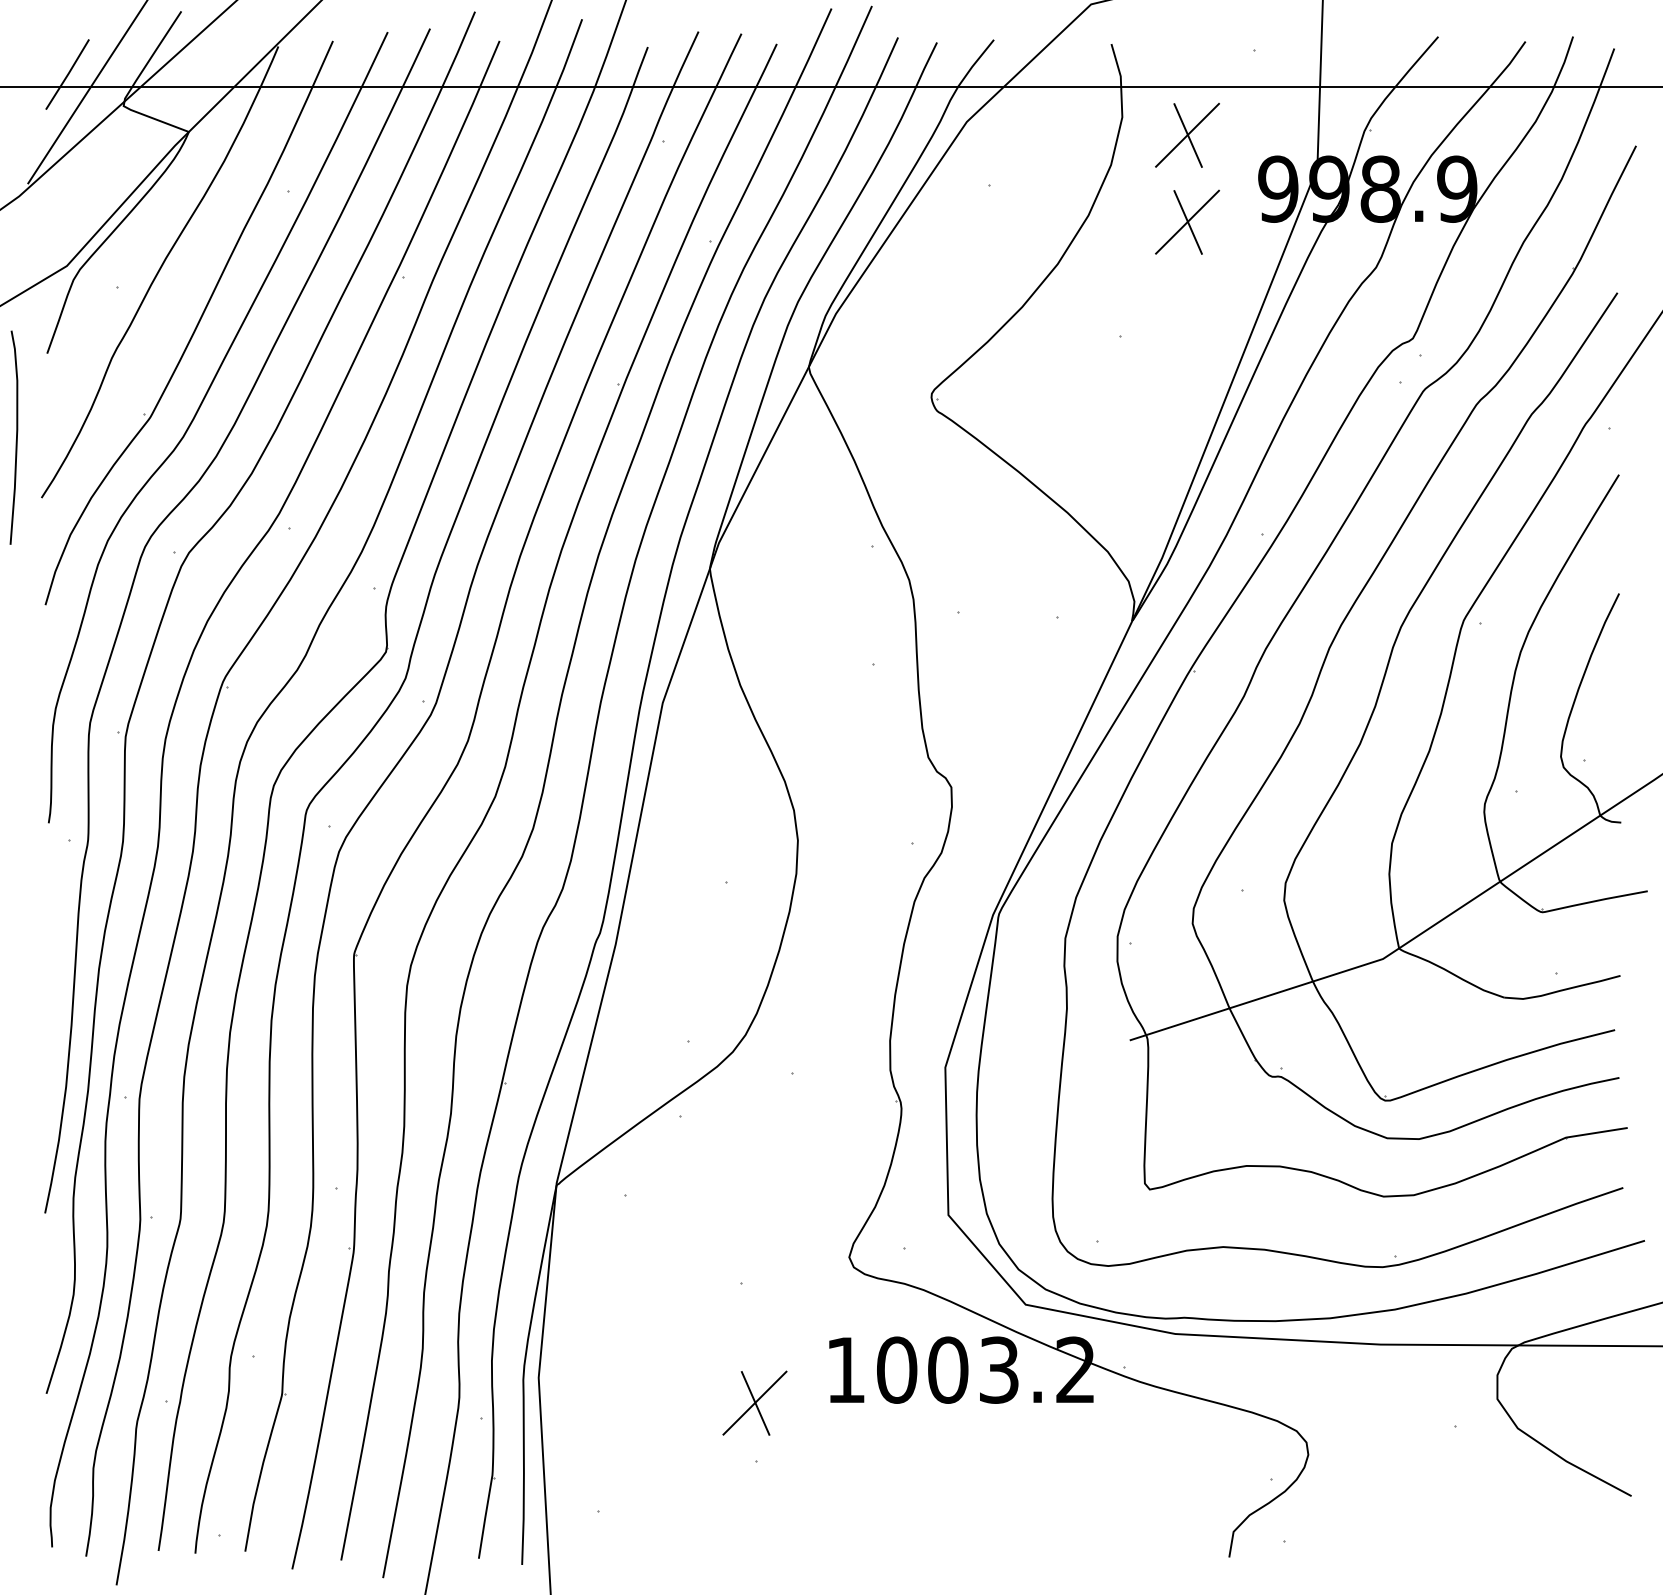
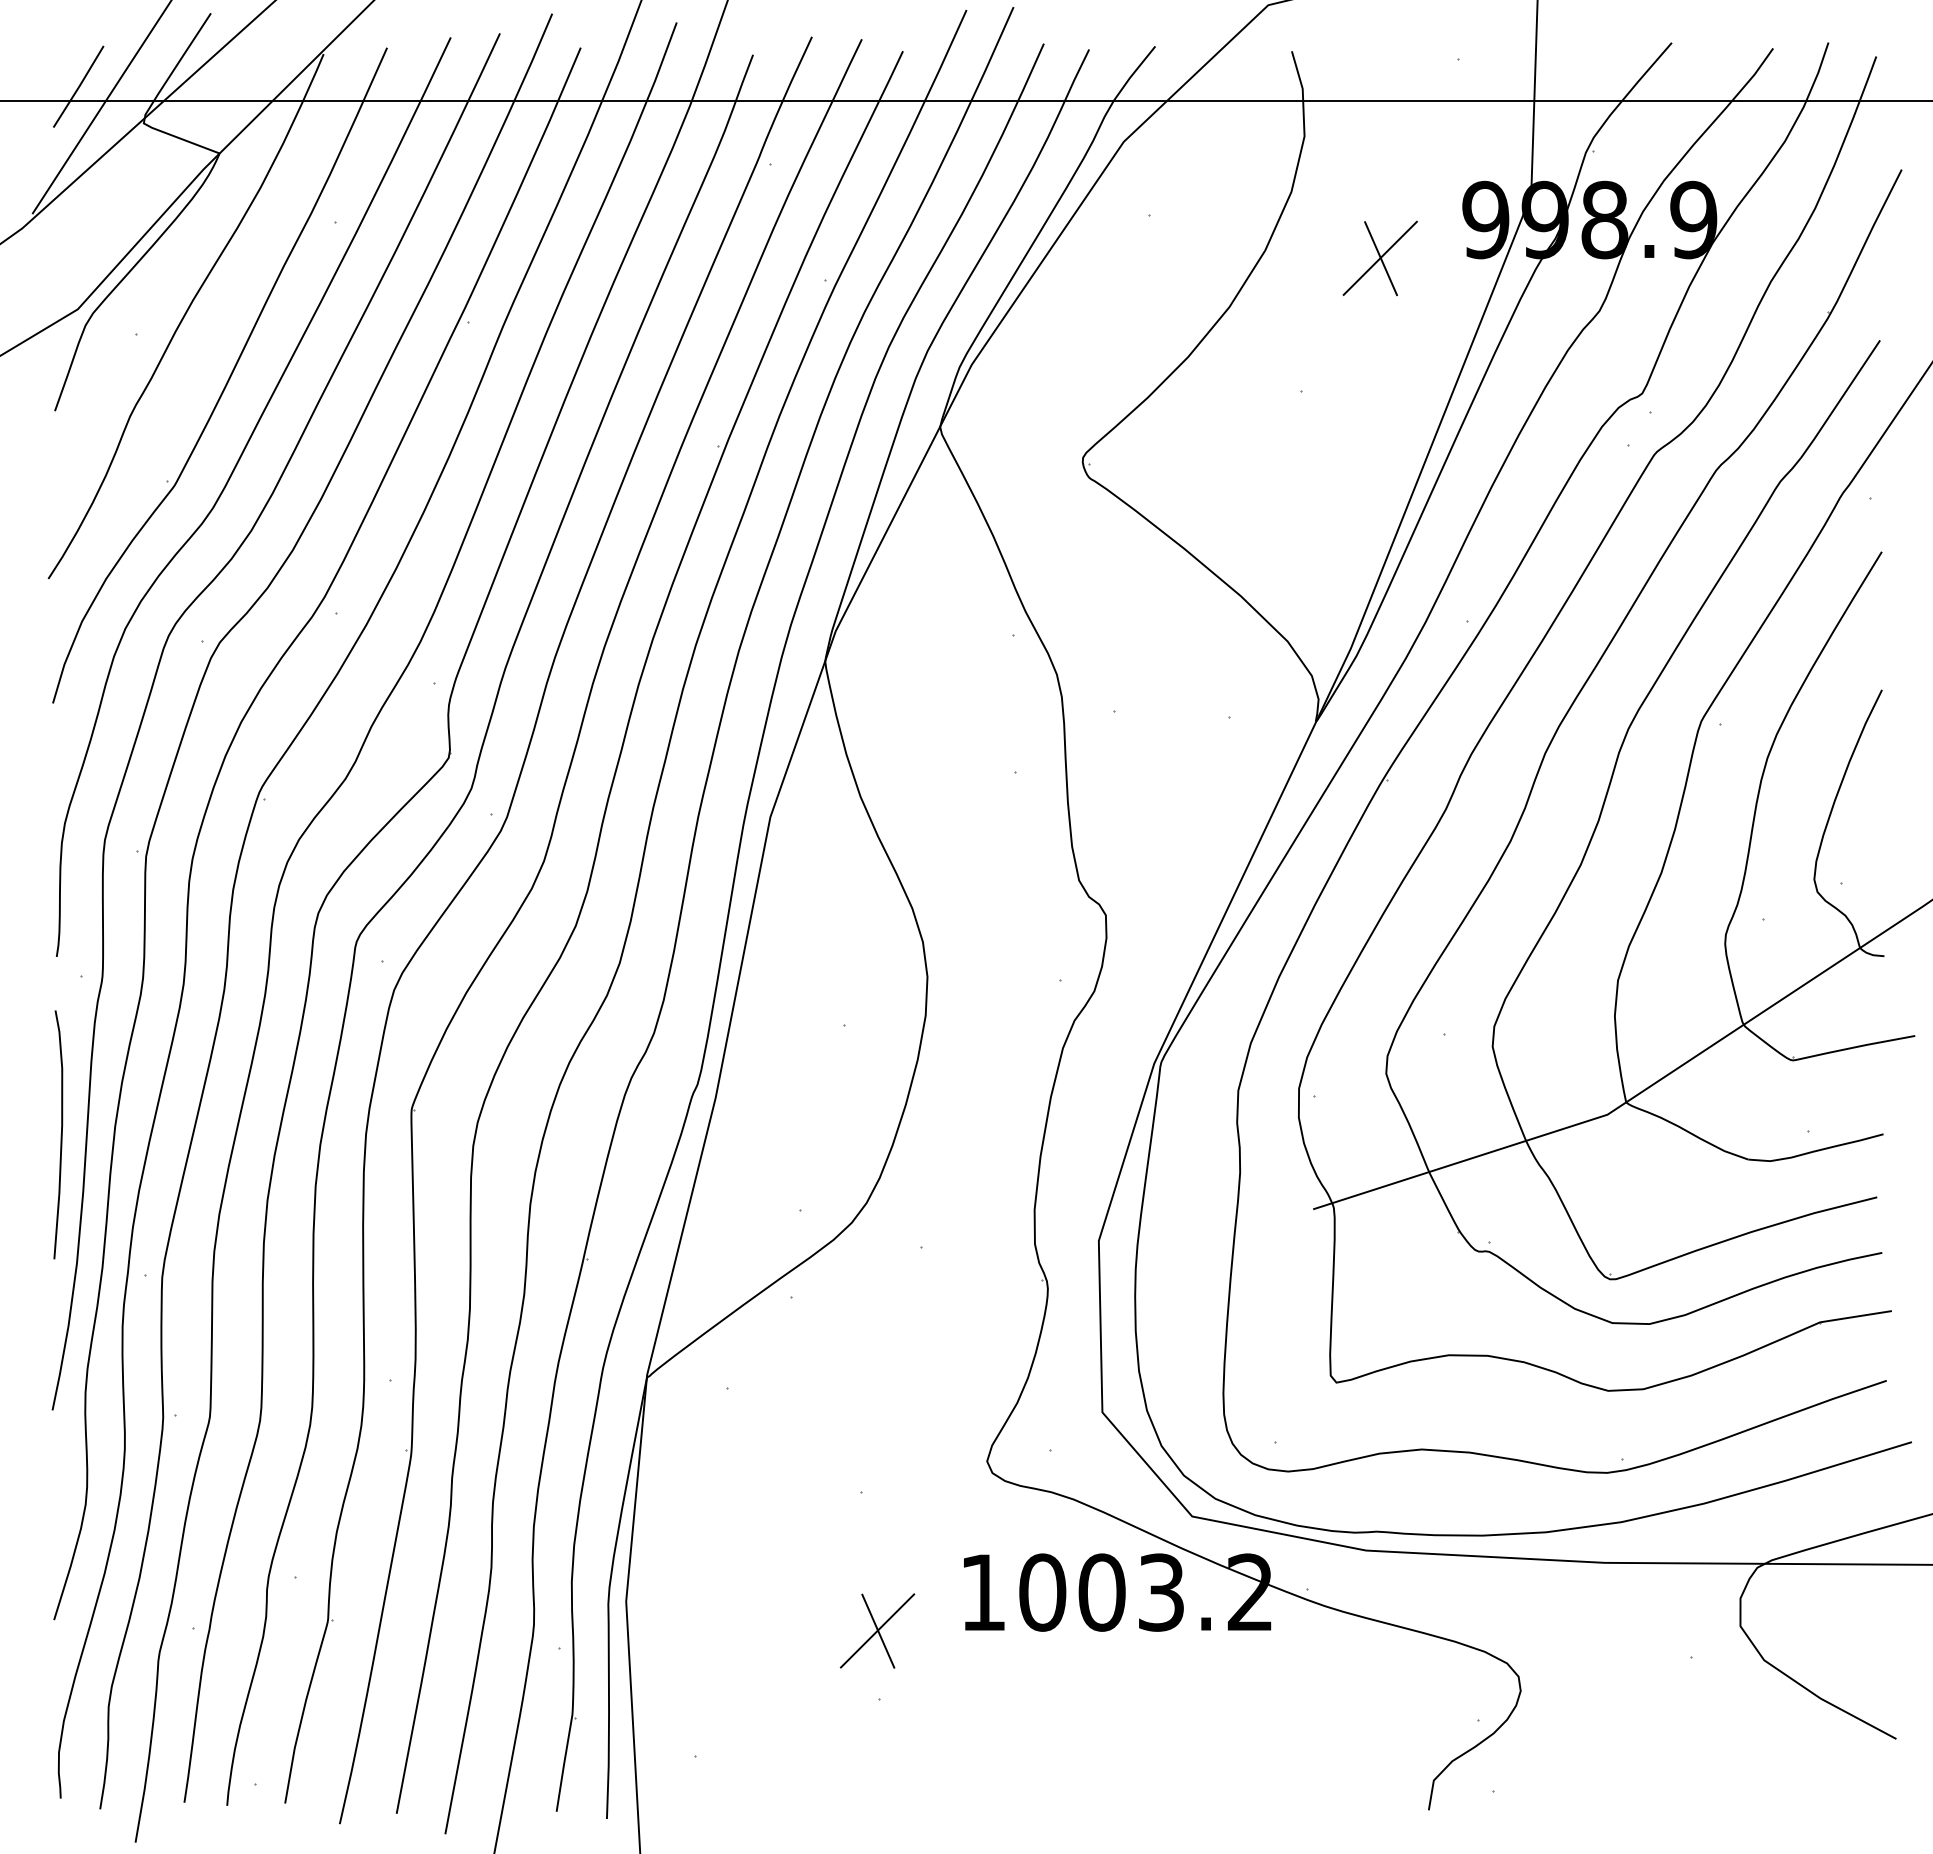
part: (1186, 135) -> (1379, 157), removed
curve: (15, 437) -> (60, 1134), moved

